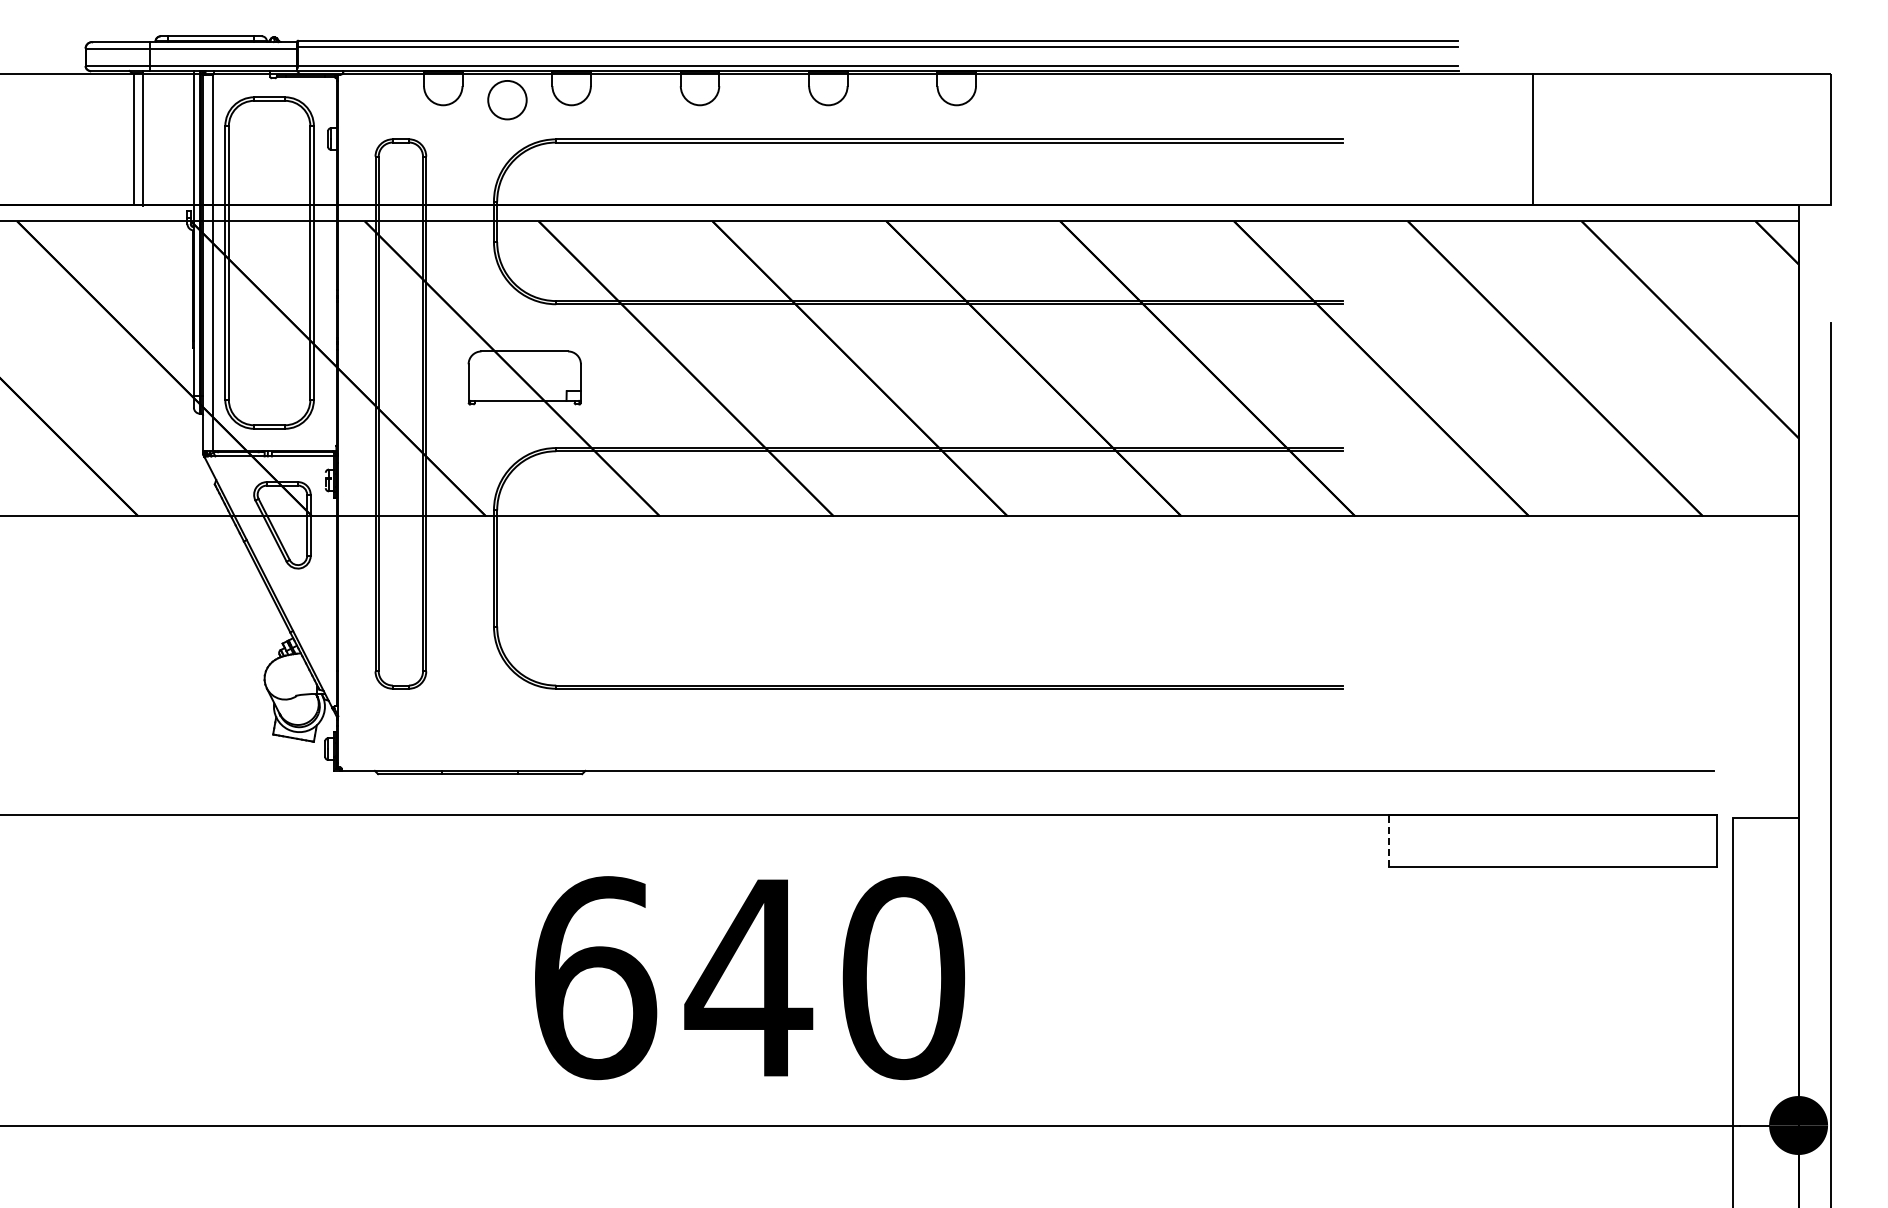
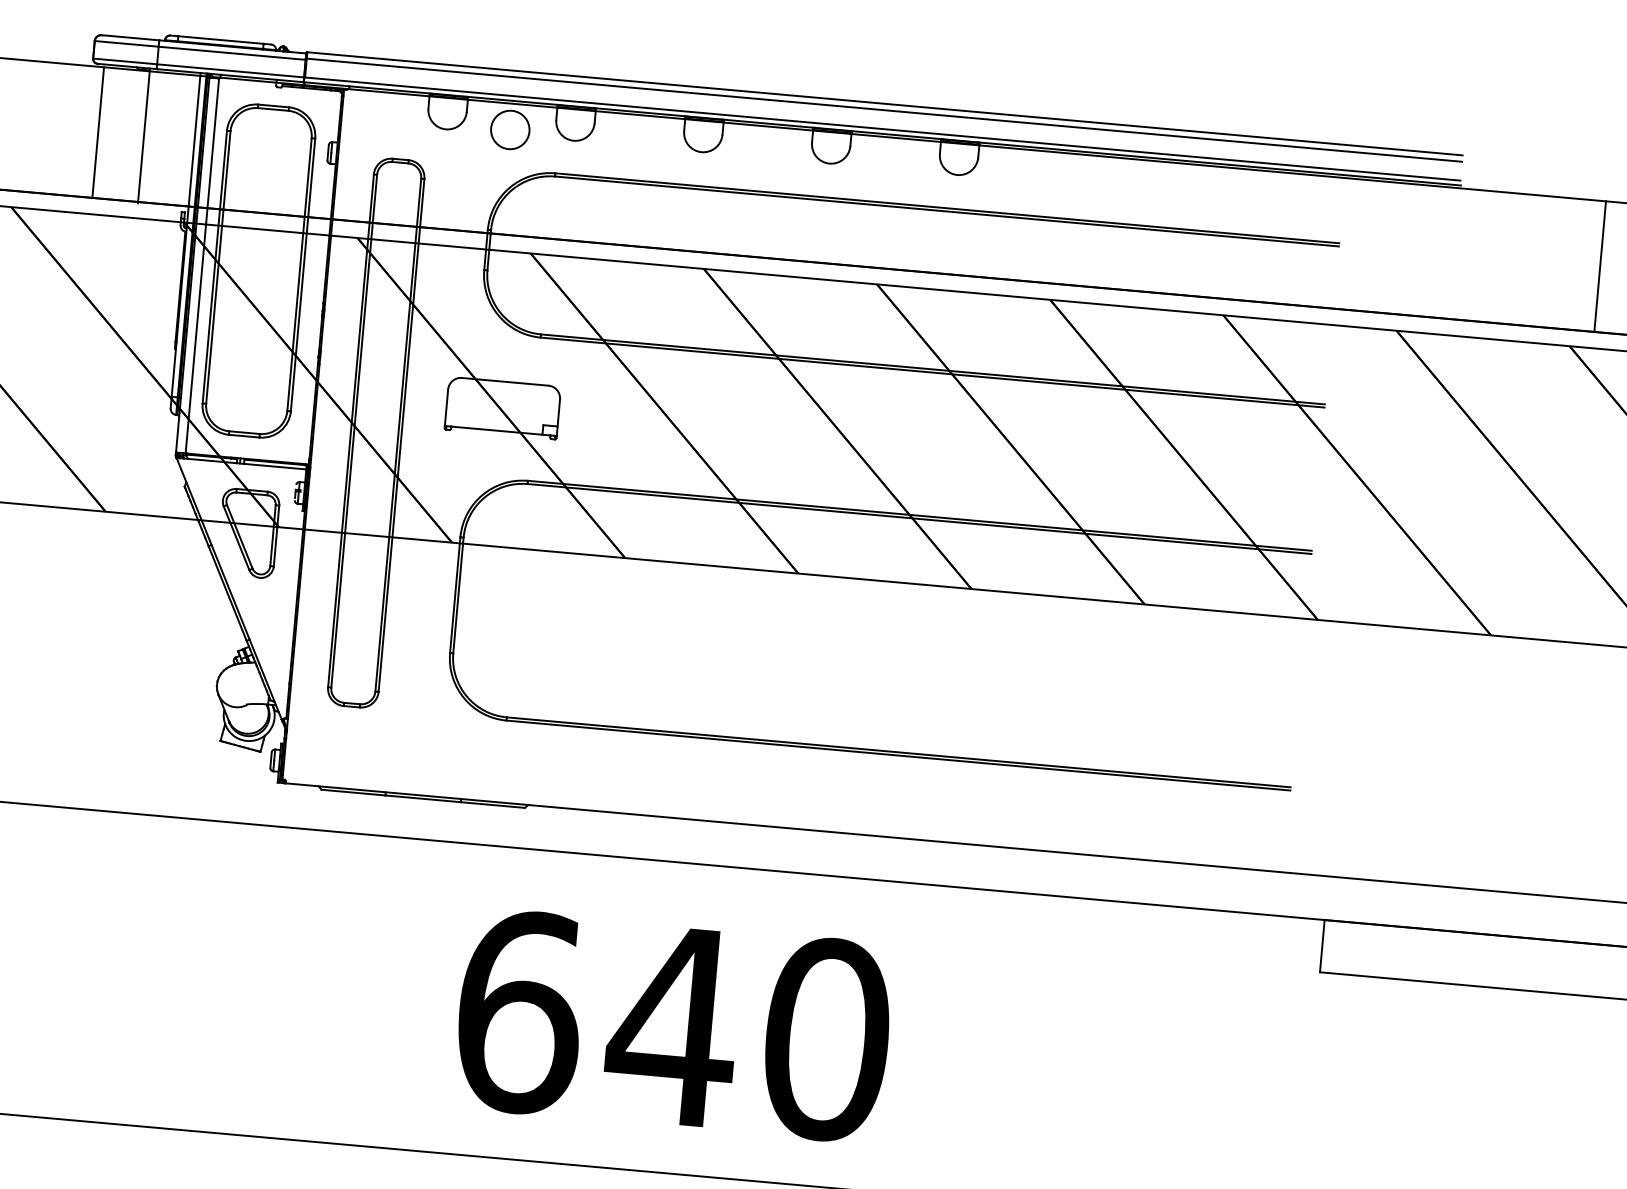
line: (134, 138) -> (98, 131), moved
line: (1533, 138) -> (1600, 265), moved
line: (1388, 840) -> (1322, 945), dashed -> solid

